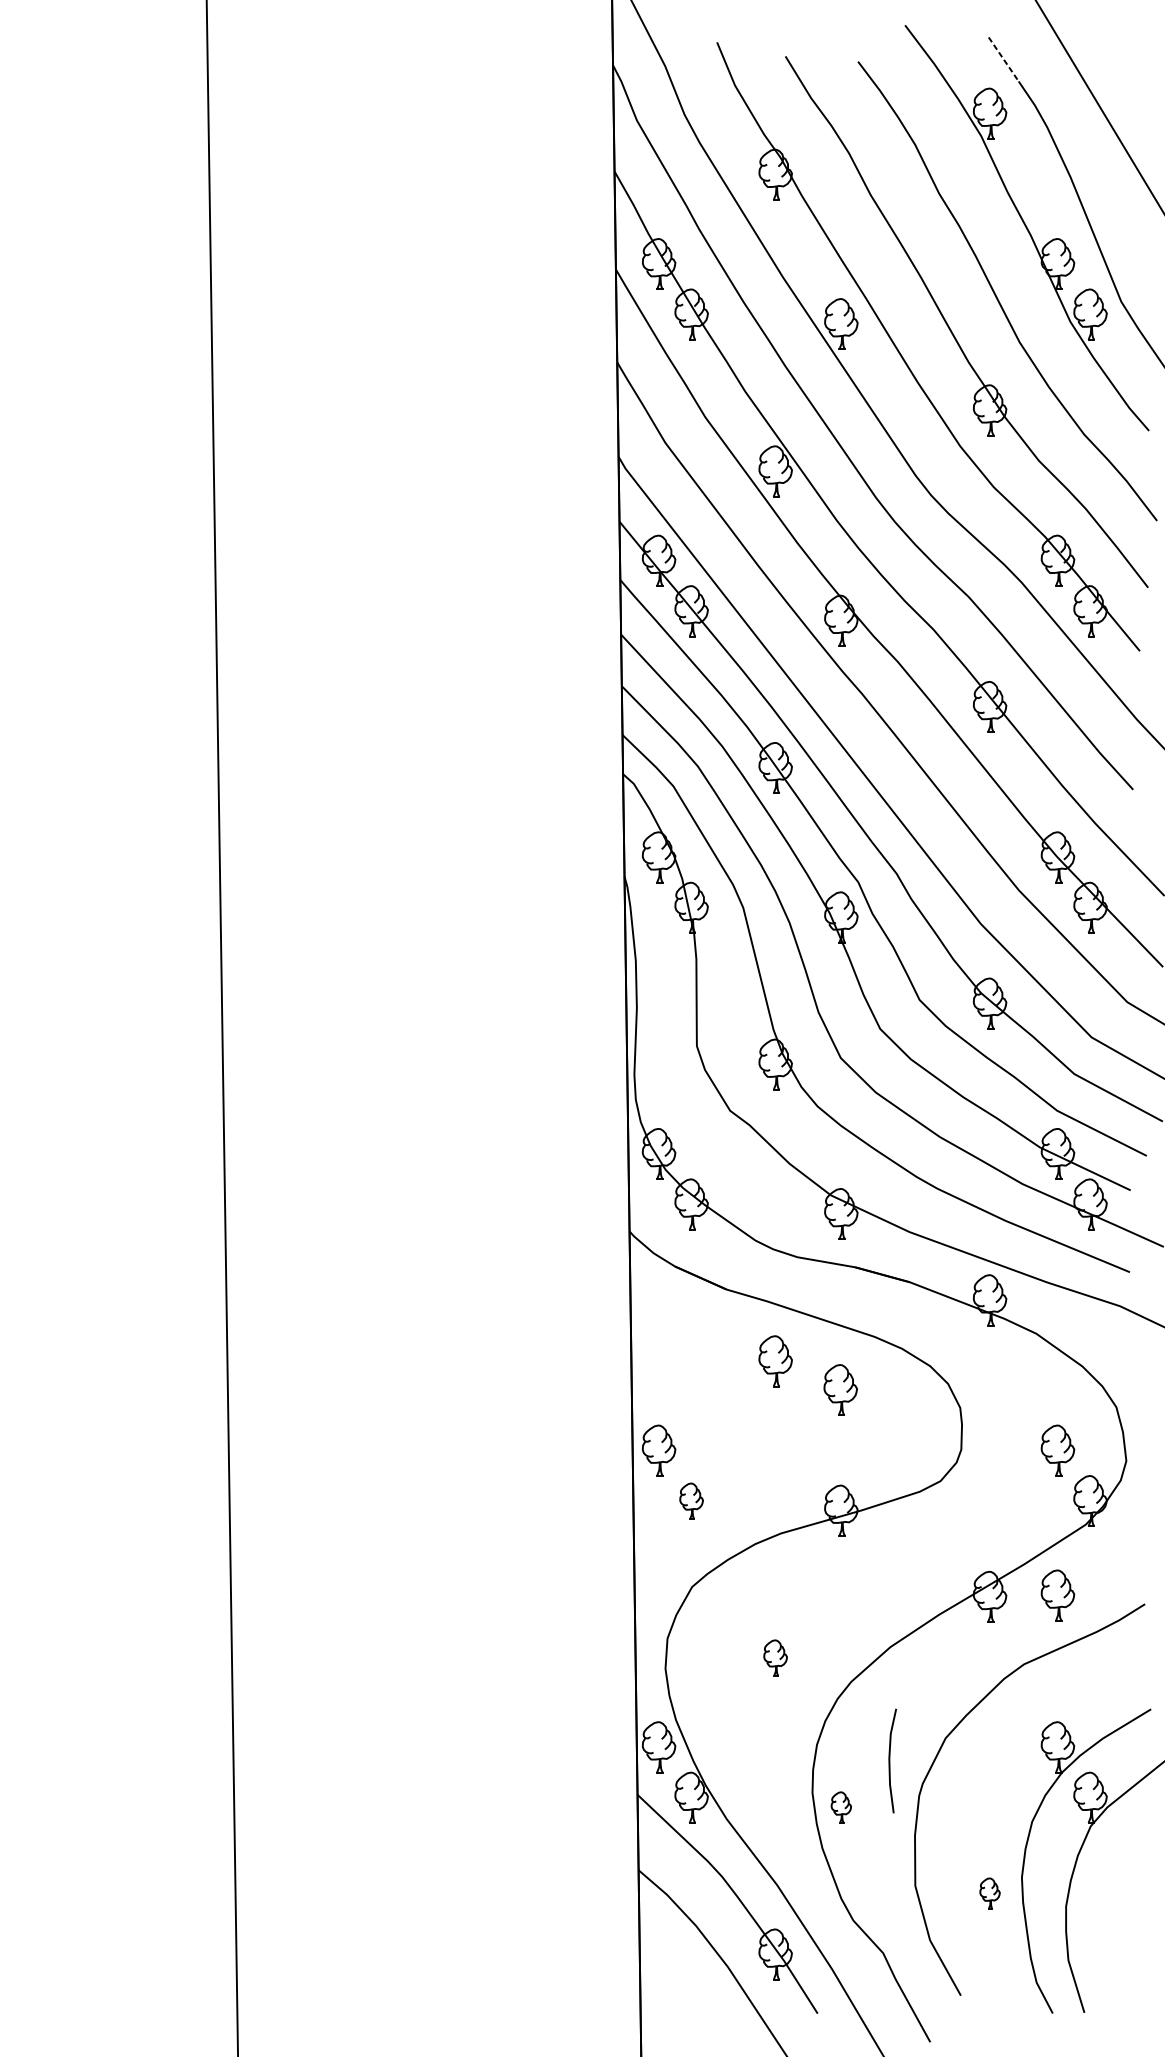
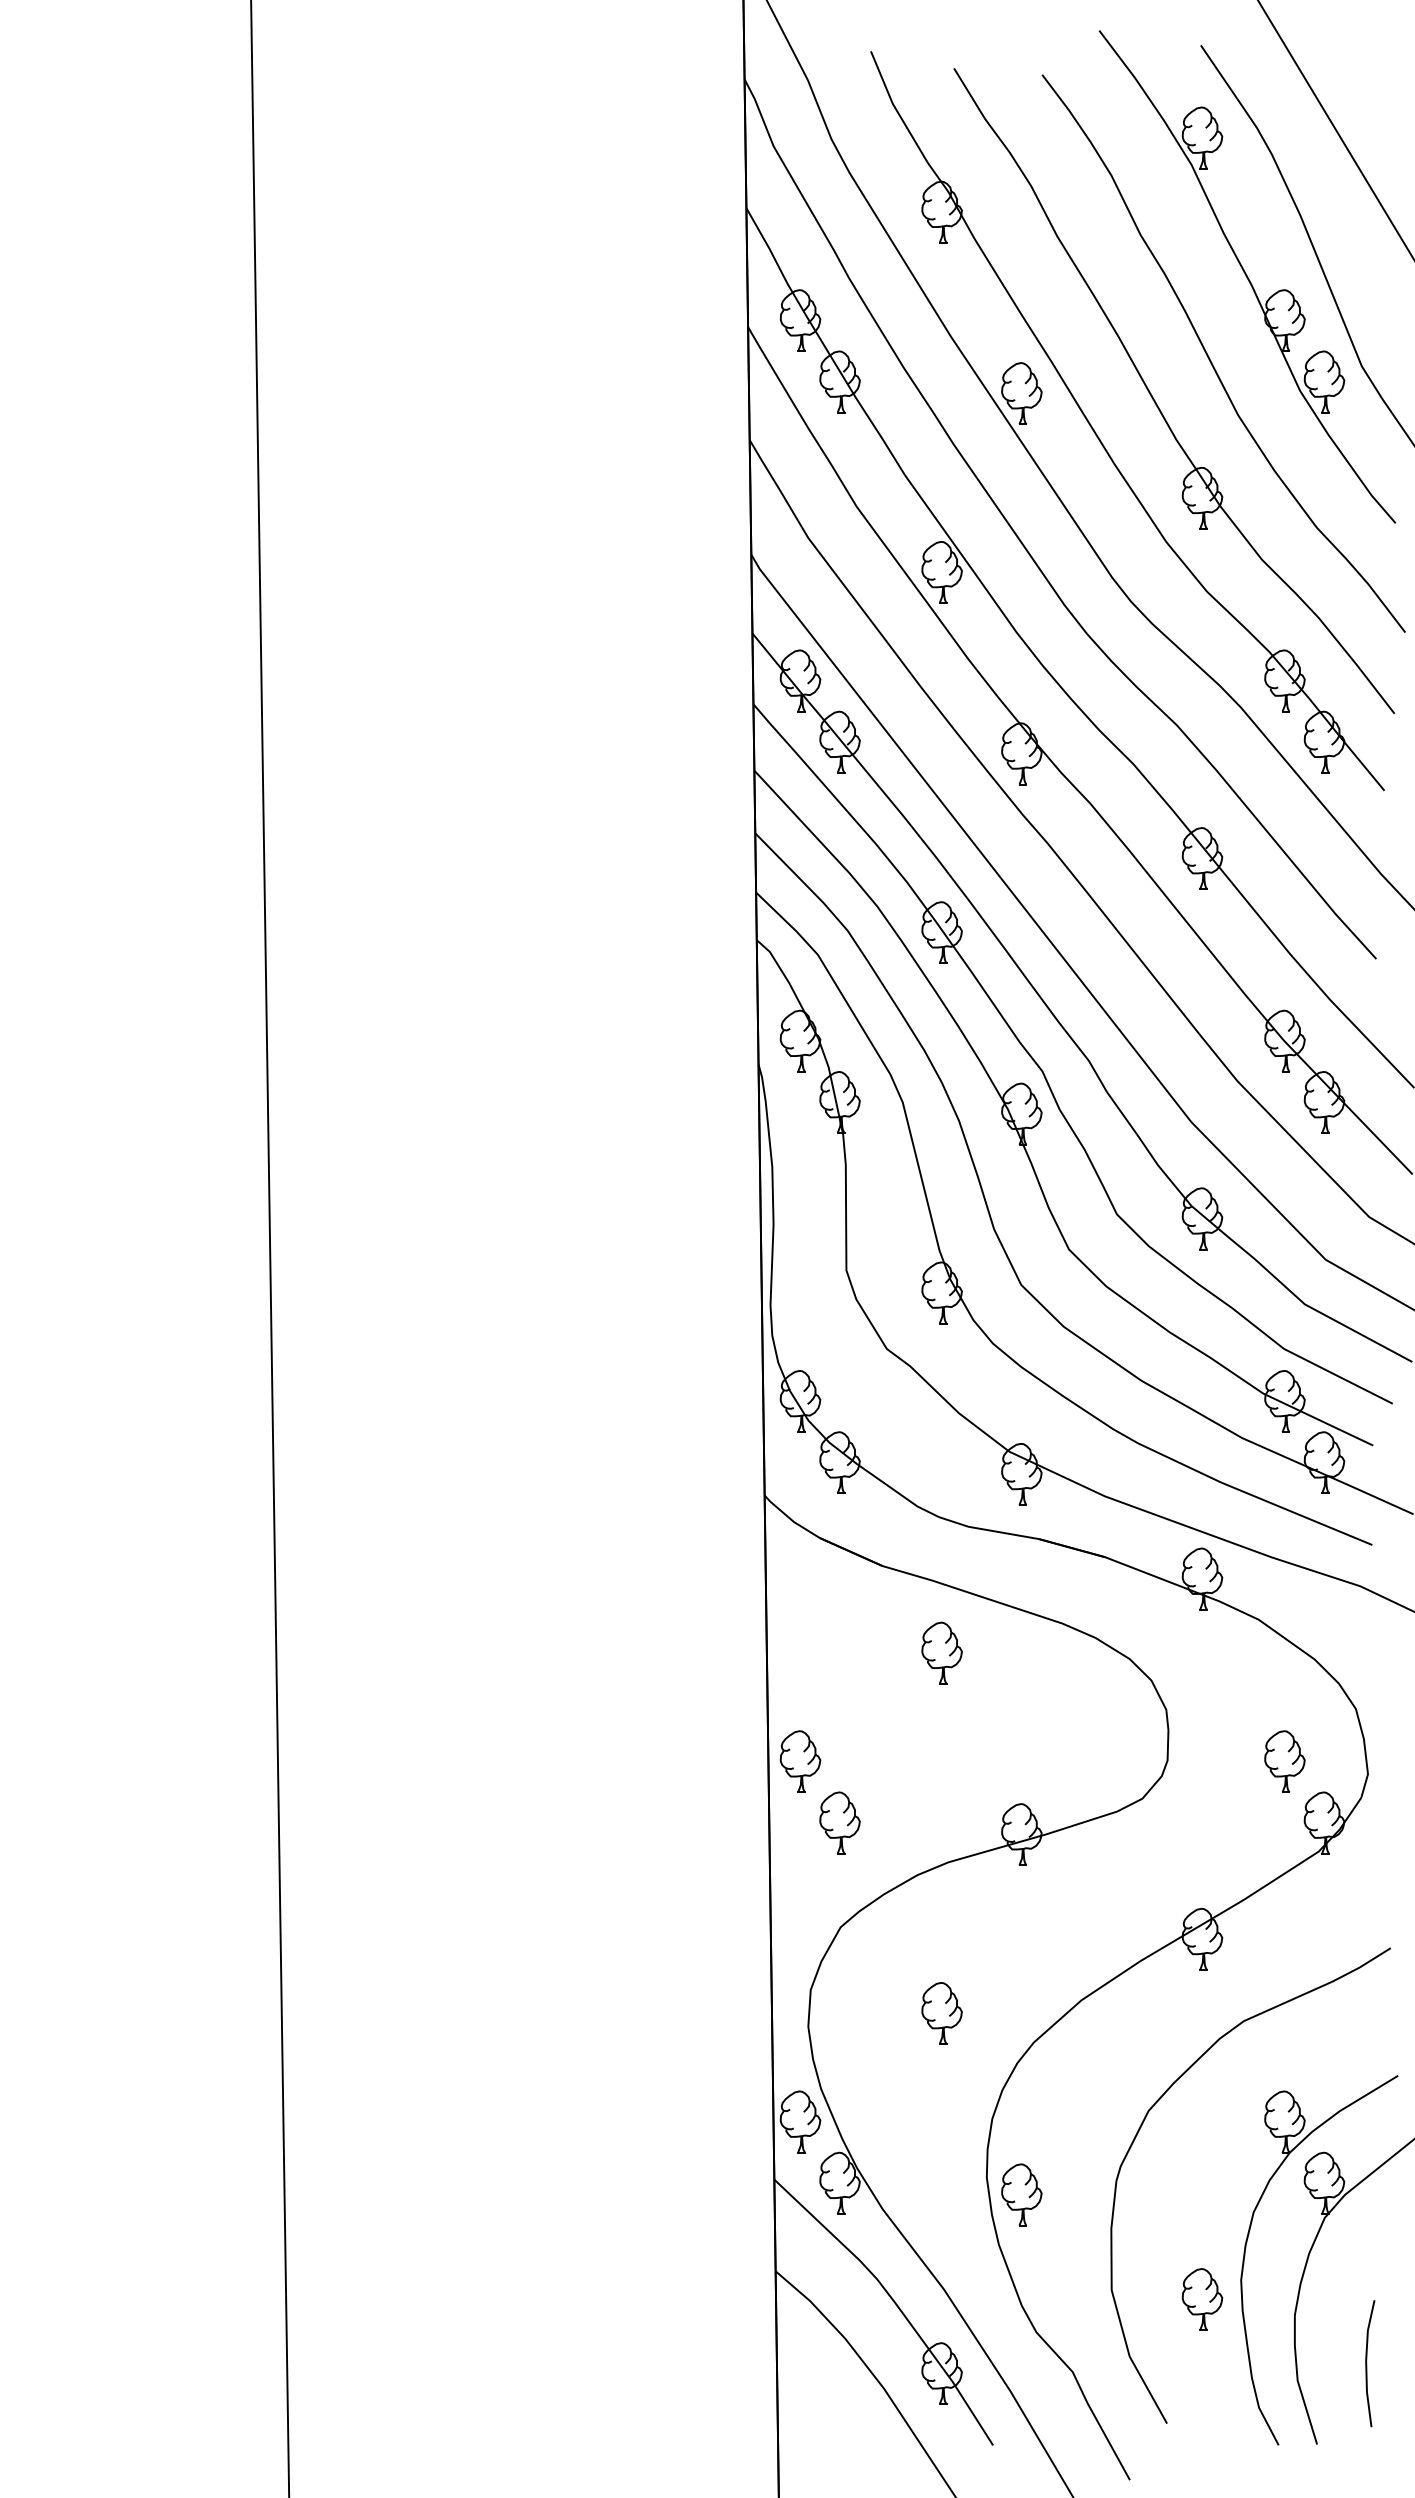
line: (1004, 59) -> (1219, 72), dashed -> solid
part: (840, 1389) -> (1020, 1687), removed
part: (691, 1500) -> (839, 1822), size x1.43
part: (1057, 1595) -> (1284, 1937), removed
part: (775, 1657) -> (941, 2013), size x1.43
line: (890, 1760) -> (1367, 2363), moved
part: (841, 1807) -> (1021, 2194), size x1.67
part: (990, 1893) -> (1202, 2299), size x1.67

